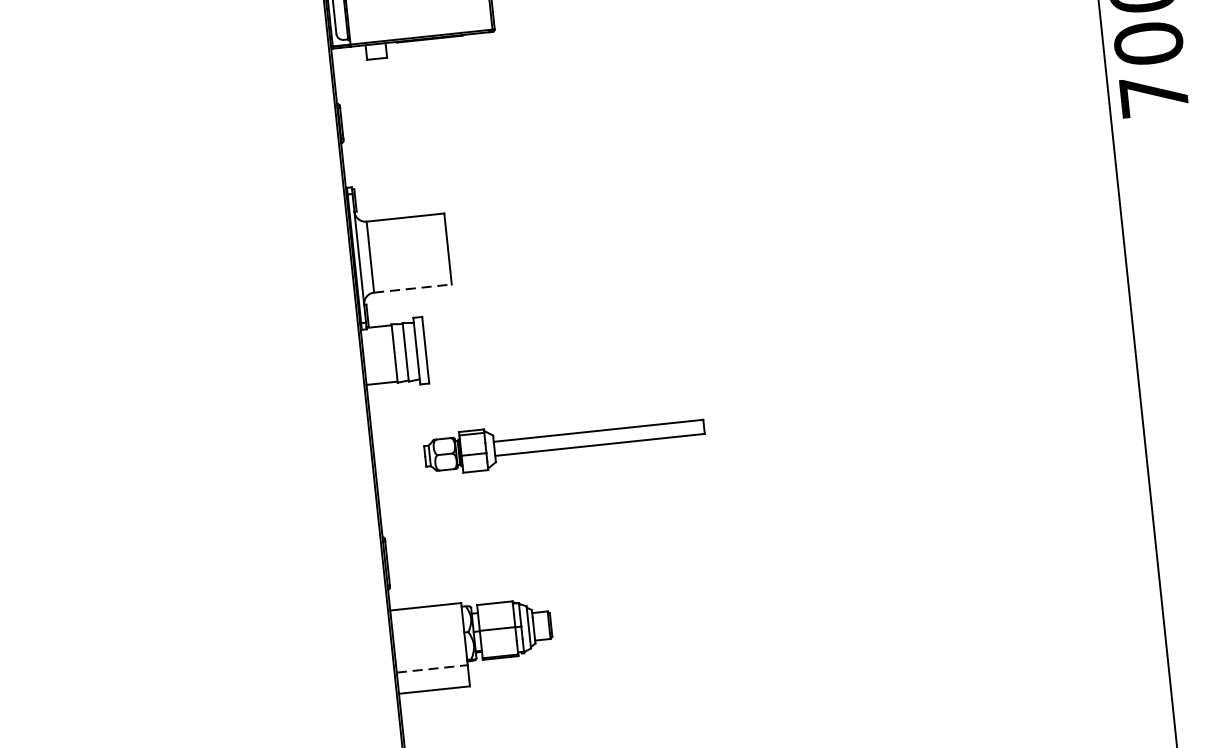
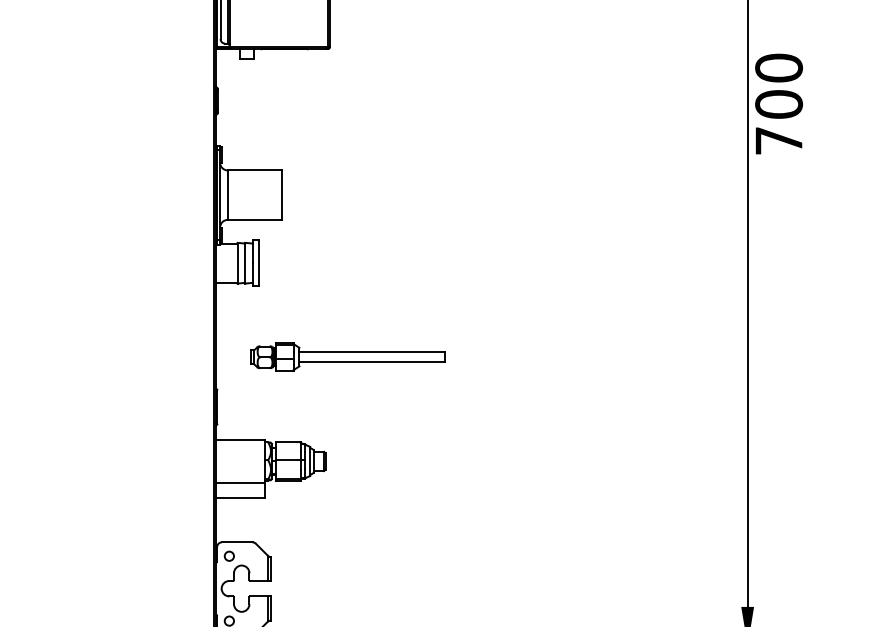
line: (413, 287) -> (255, 219), dashed -> solid
part: (563, 440) -> (347, 356), moved
line: (432, 669) -> (240, 483), dashed -> solid

